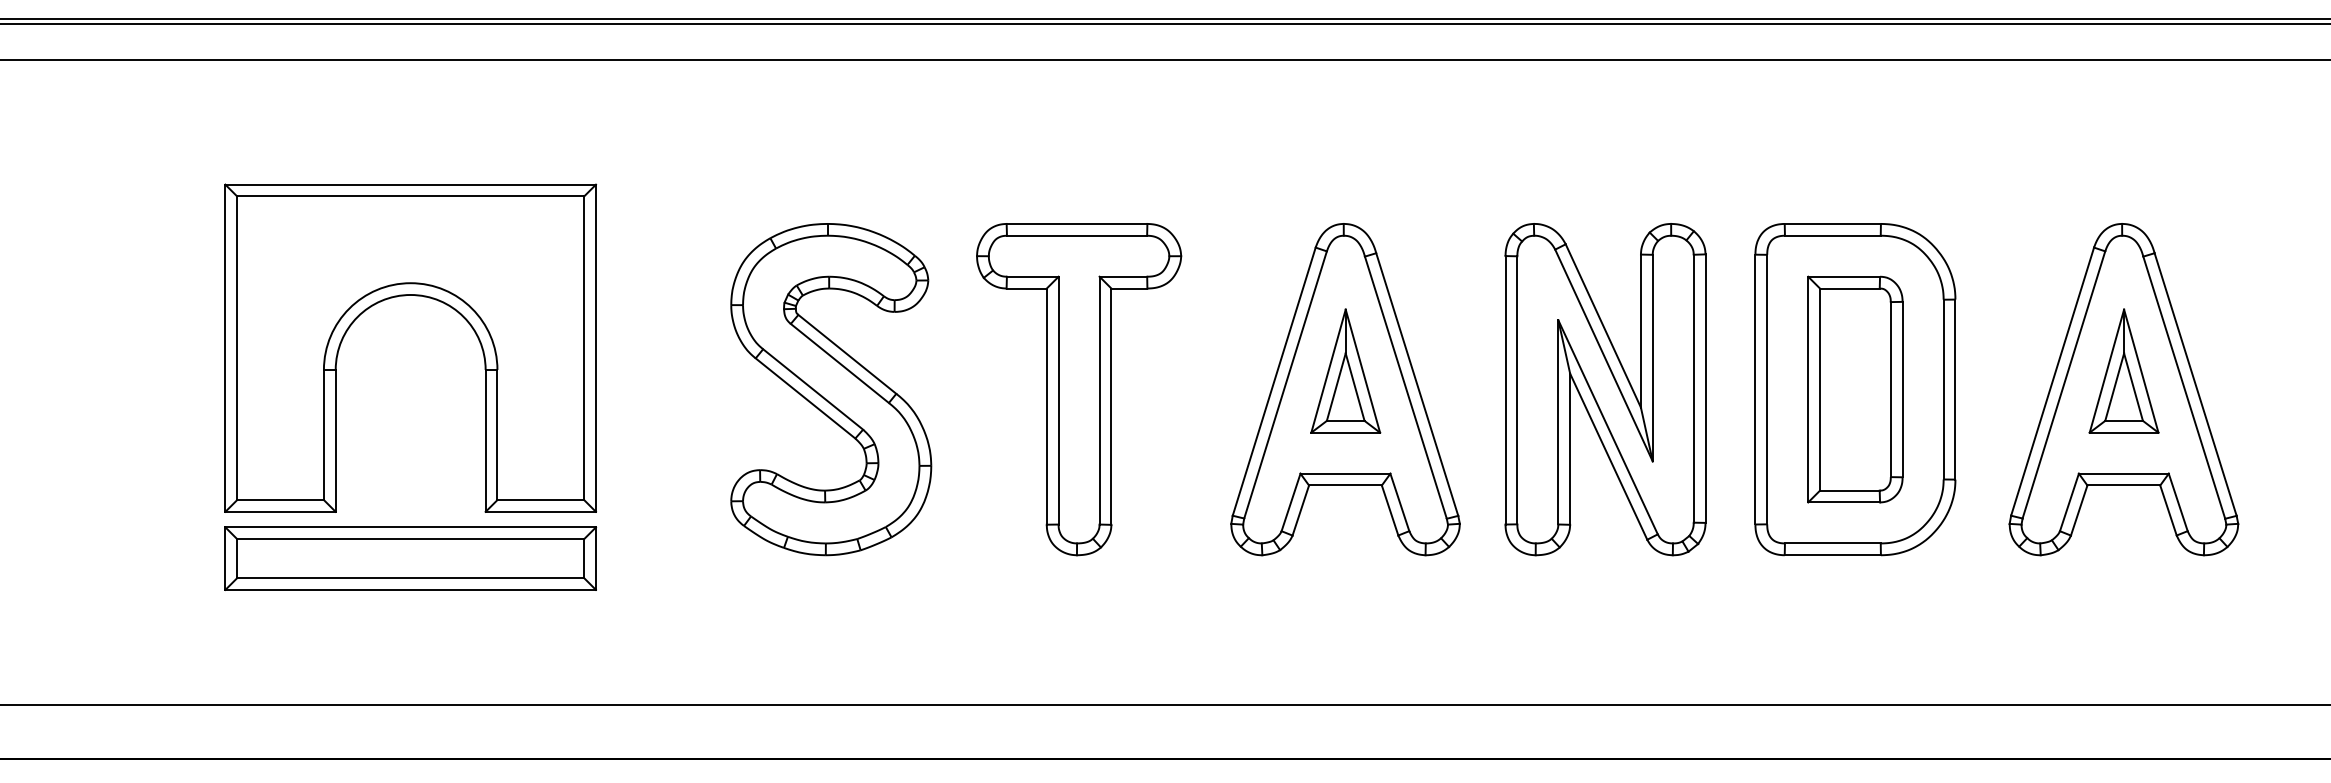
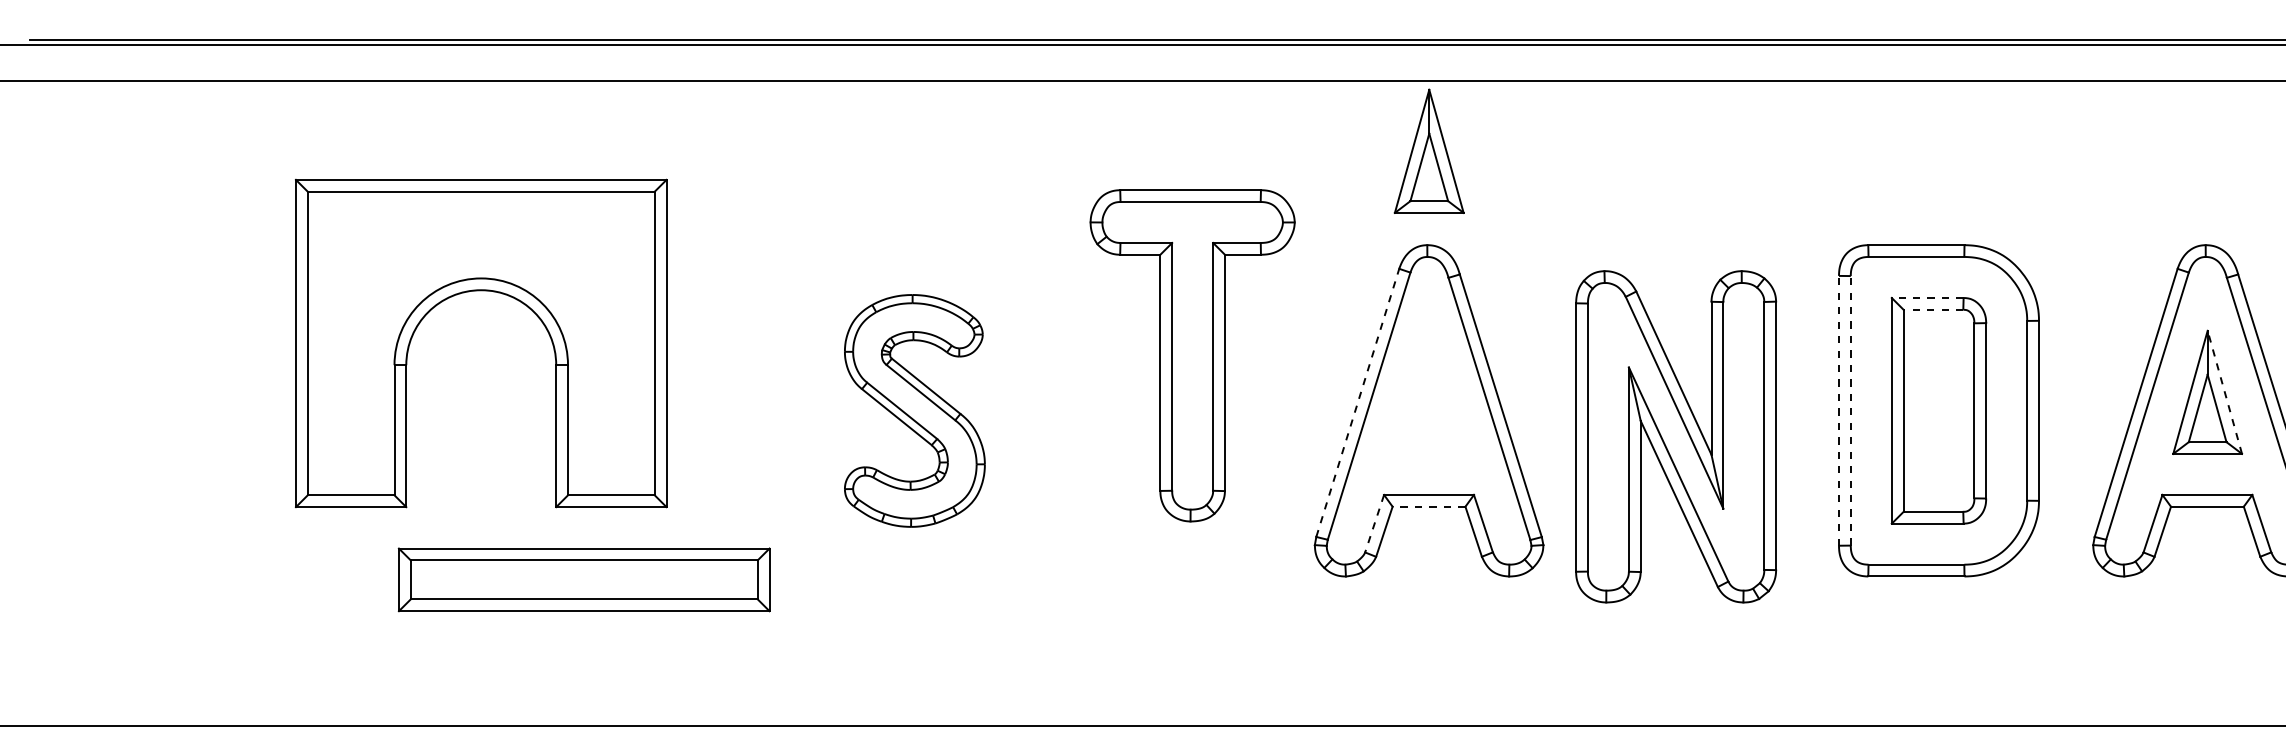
line: (1844, 276) -> (1928, 297), solid -> dashed
line: (1849, 288) -> (1933, 309), solid -> dashed
part: (405, 296) -> (476, 291), moved
part: (1345, 370) -> (1429, 150), moved
line: (2141, 371) -> (2225, 392), solid -> dashed
line: (1274, 381) -> (1358, 402), solid -> dashed
part: (831, 389) -> (915, 410), size x0.7
part: (1079, 389) -> (1193, 355), moved
part: (1605, 389) -> (1676, 436), moved
line: (1755, 389) -> (1839, 410), solid -> dashed
line: (1767, 389) -> (1851, 410), solid -> dashed
line: (1344, 485) -> (1428, 506), solid -> dashed
line: (1290, 502) -> (1374, 523), solid -> dashed
part: (410, 558) -> (584, 579), moved

